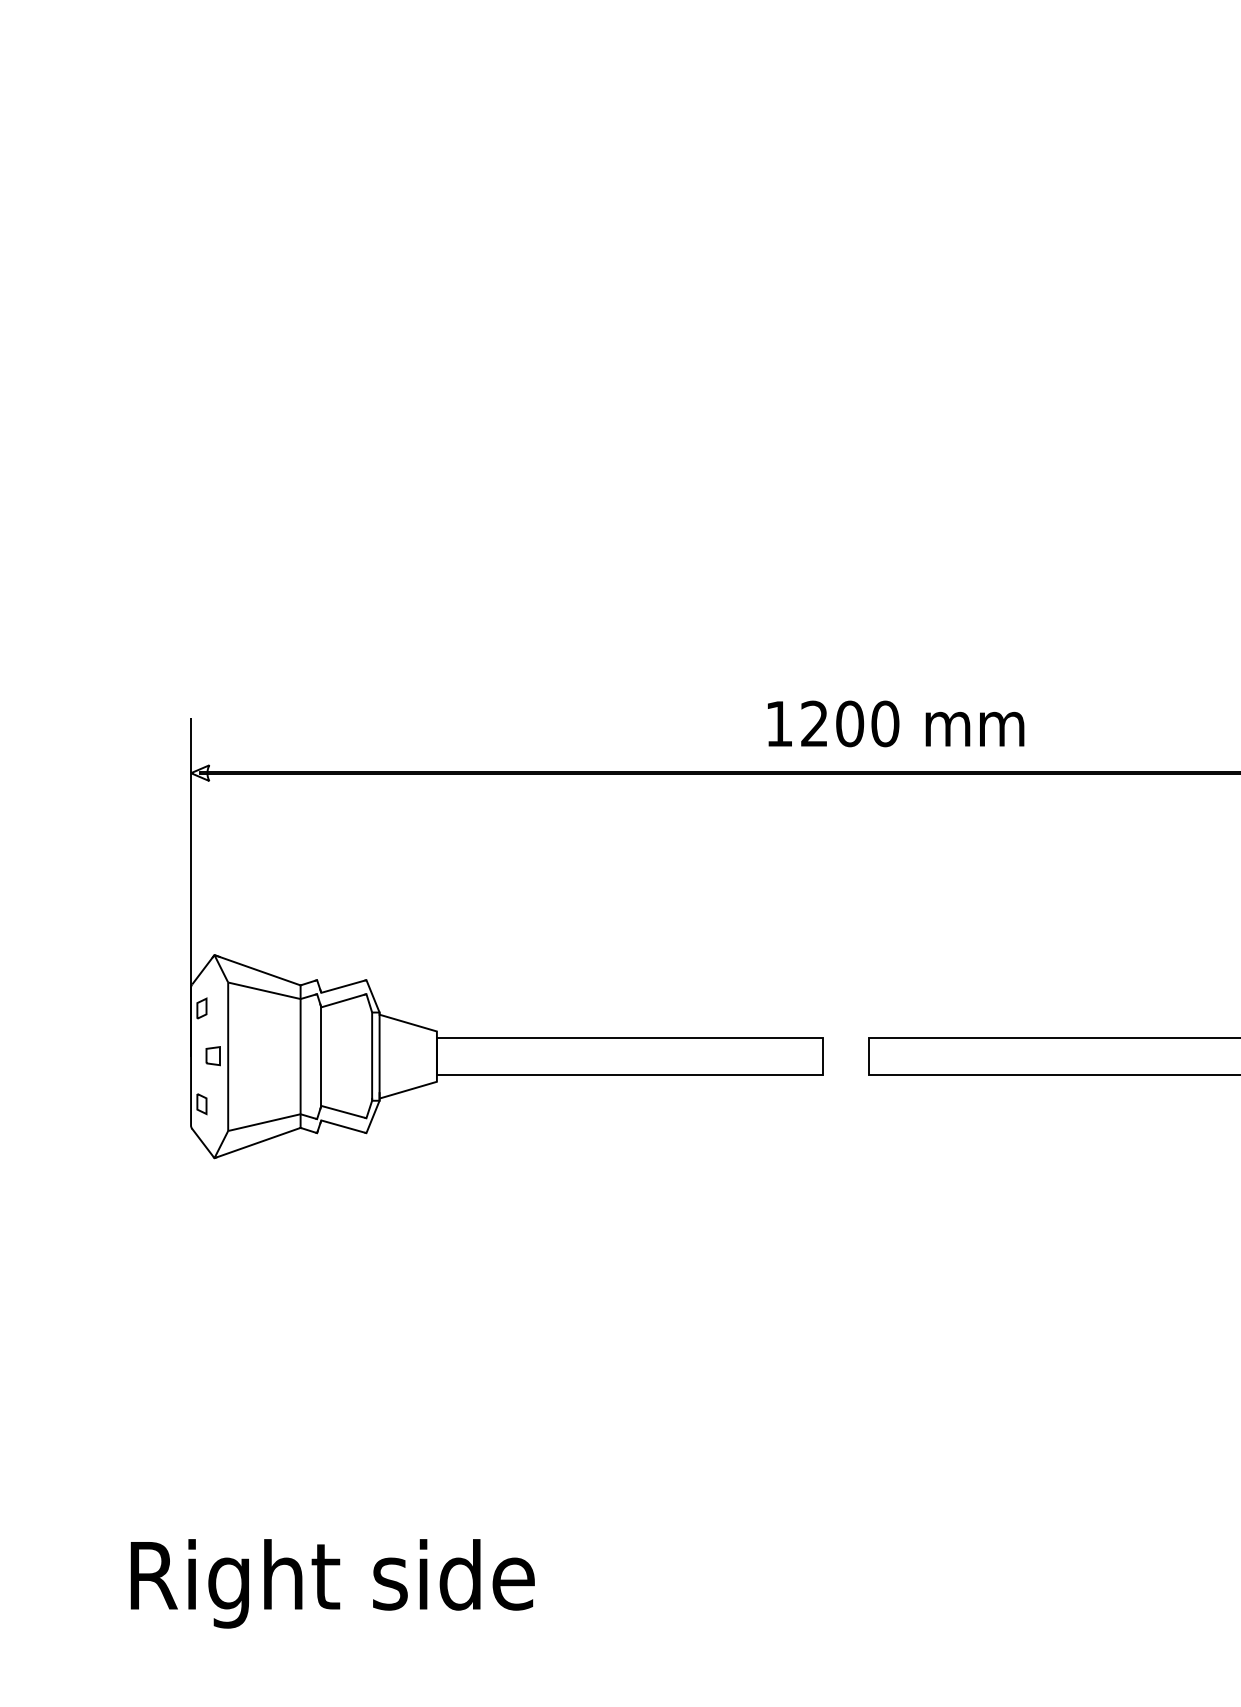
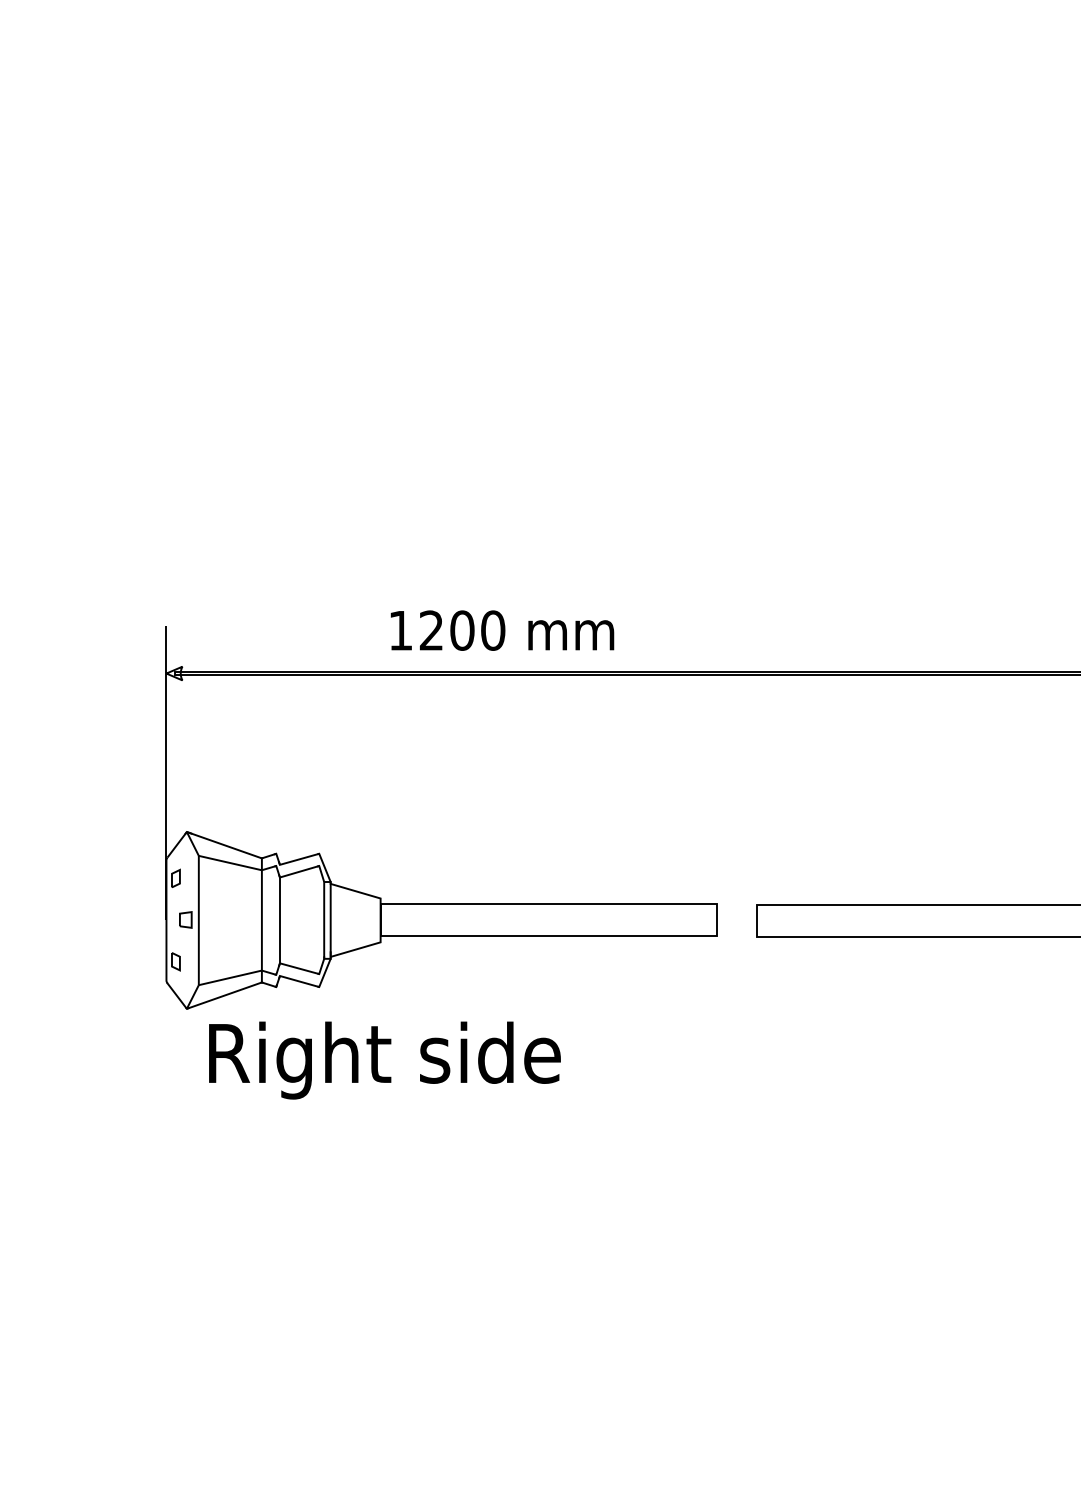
text: (896, 723) -> (502, 630), moved
text: (332, 1583) -> (384, 1060), moved

